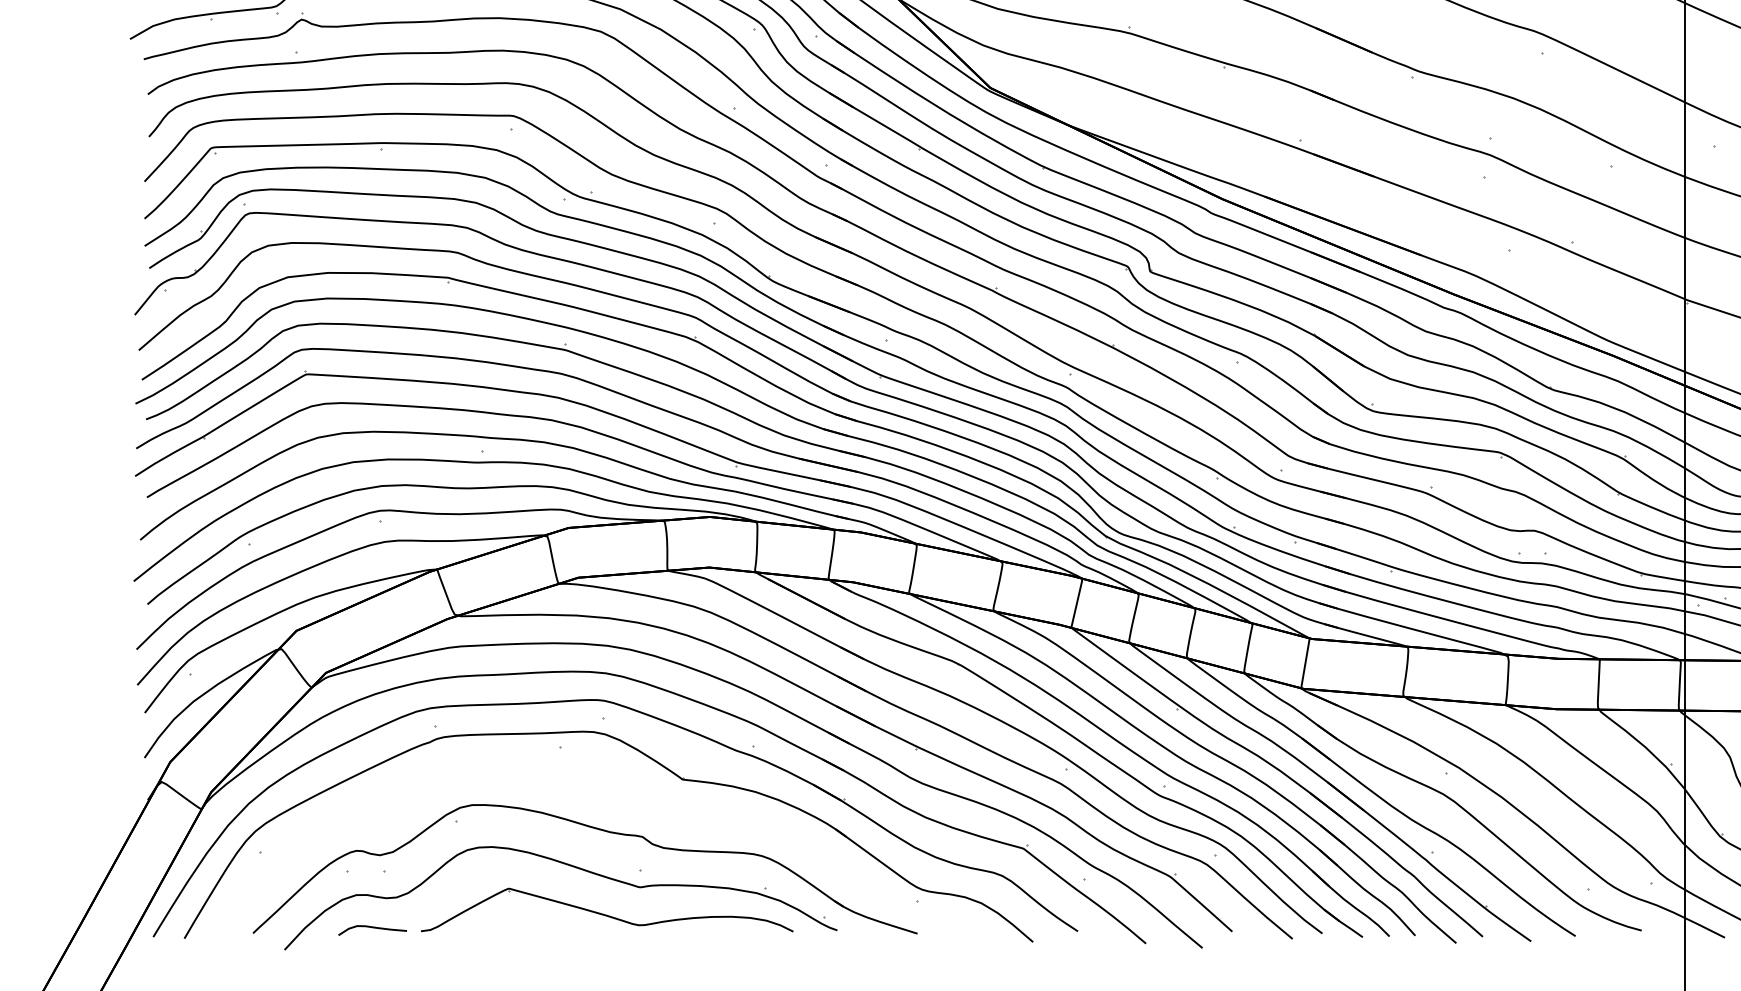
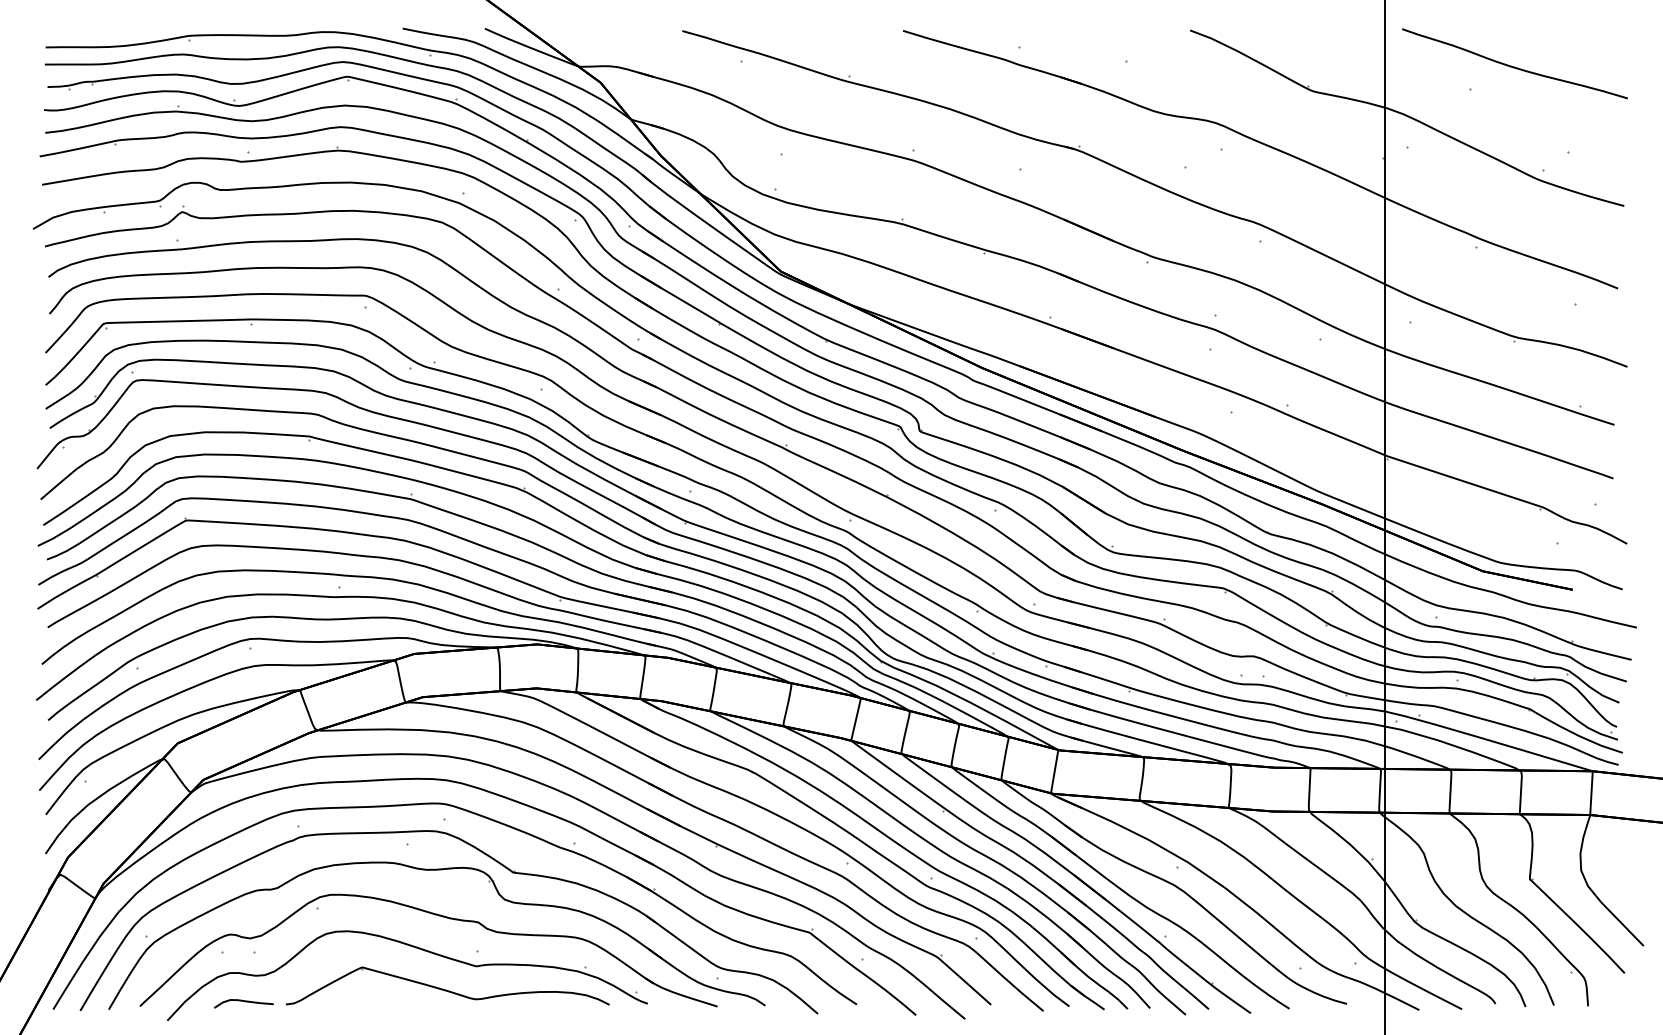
part: (594, 777) -> (436, 870), added

